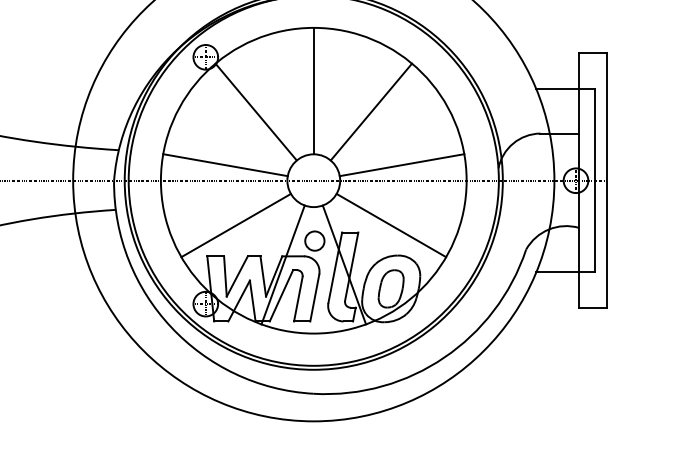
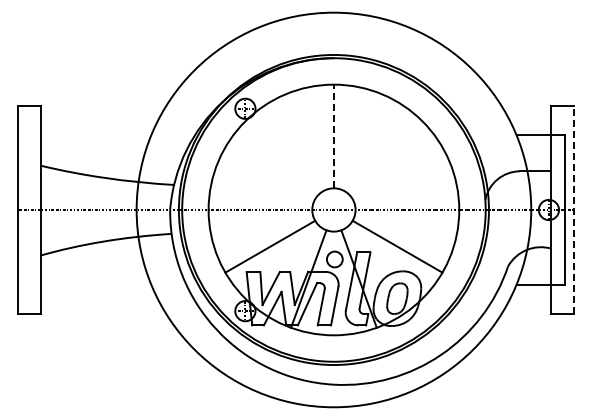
line: (313, 91) -> (333, 136), solid -> dashed
line: (255, 111) -> (286, 153), removed
line: (370, 111) -> (380, 153), removed
line: (225, 165) -> (261, 197), removed
line: (402, 165) -> (406, 197), removed
line: (607, 180) -> (574, 209), solid -> dashed

